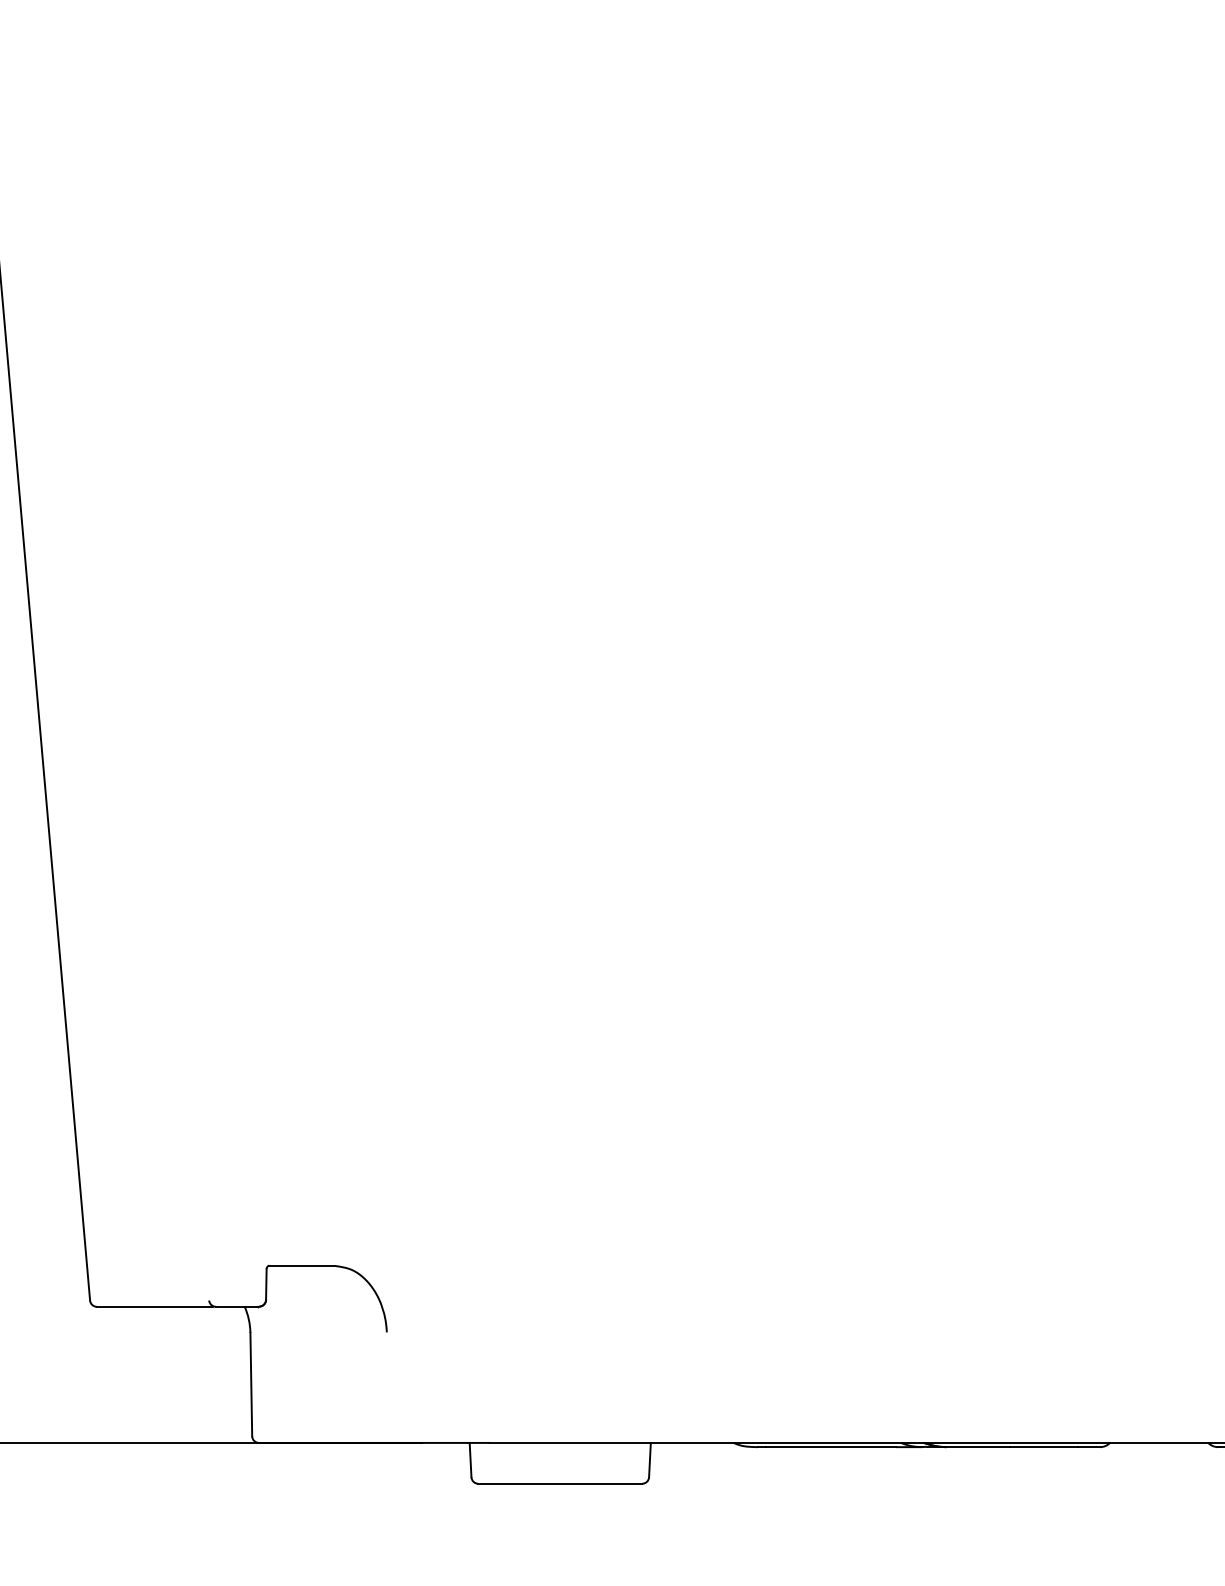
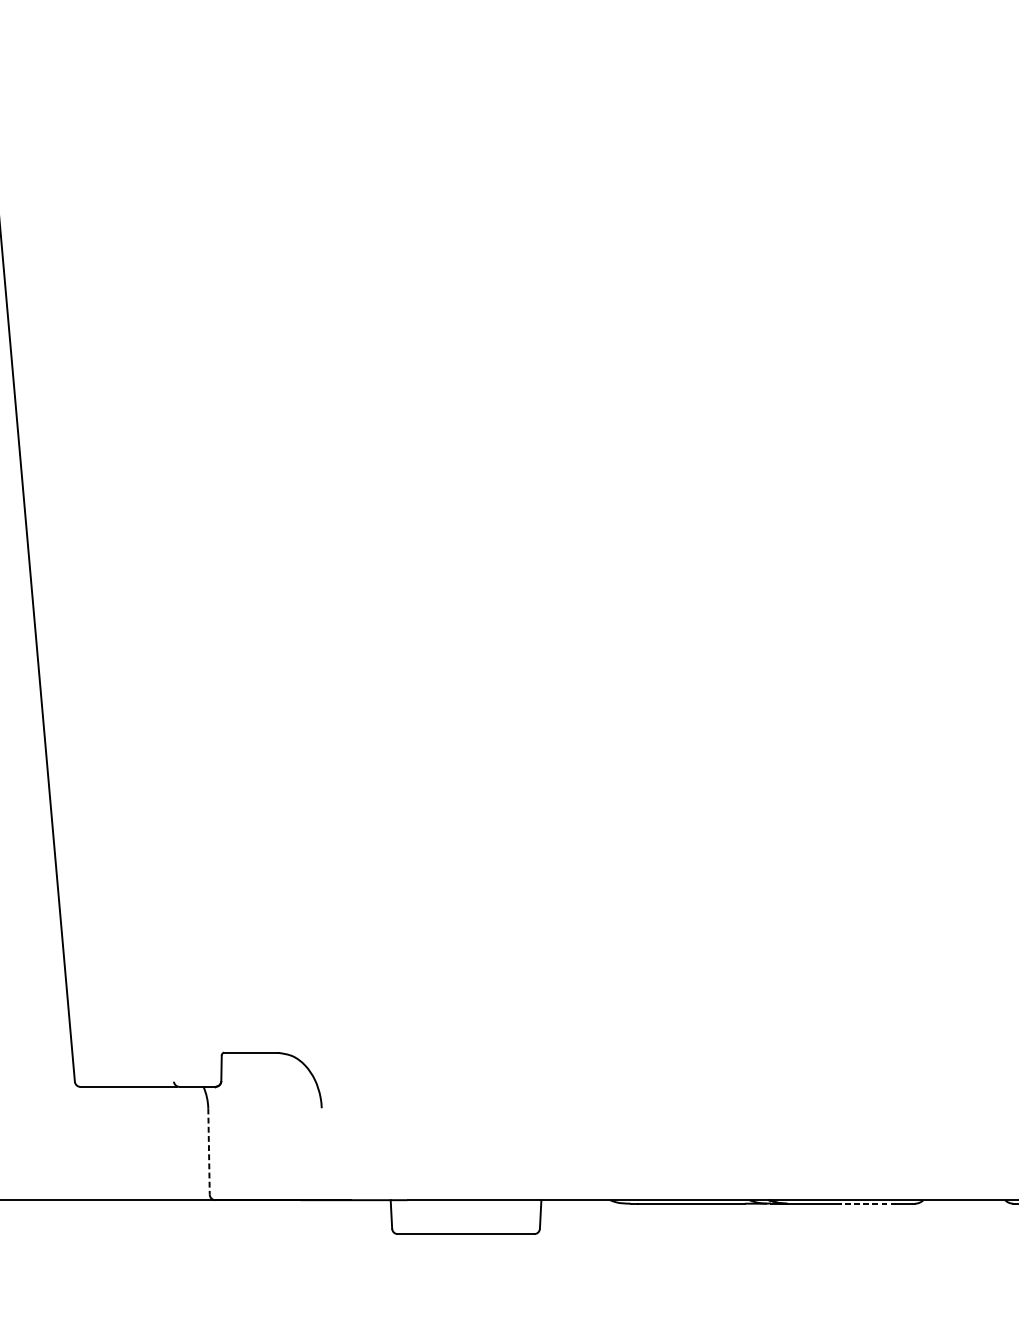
line: (251, 1384) -> (209, 1151), solid -> dashed
line: (1043, 1447) -> (868, 1203), solid -> dashed

